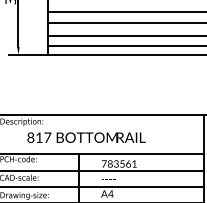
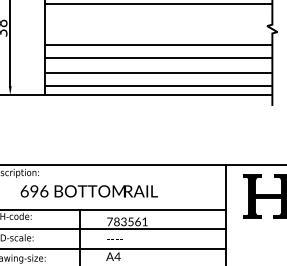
text: (39, 137) -> (34, 191), 817 -> 696

